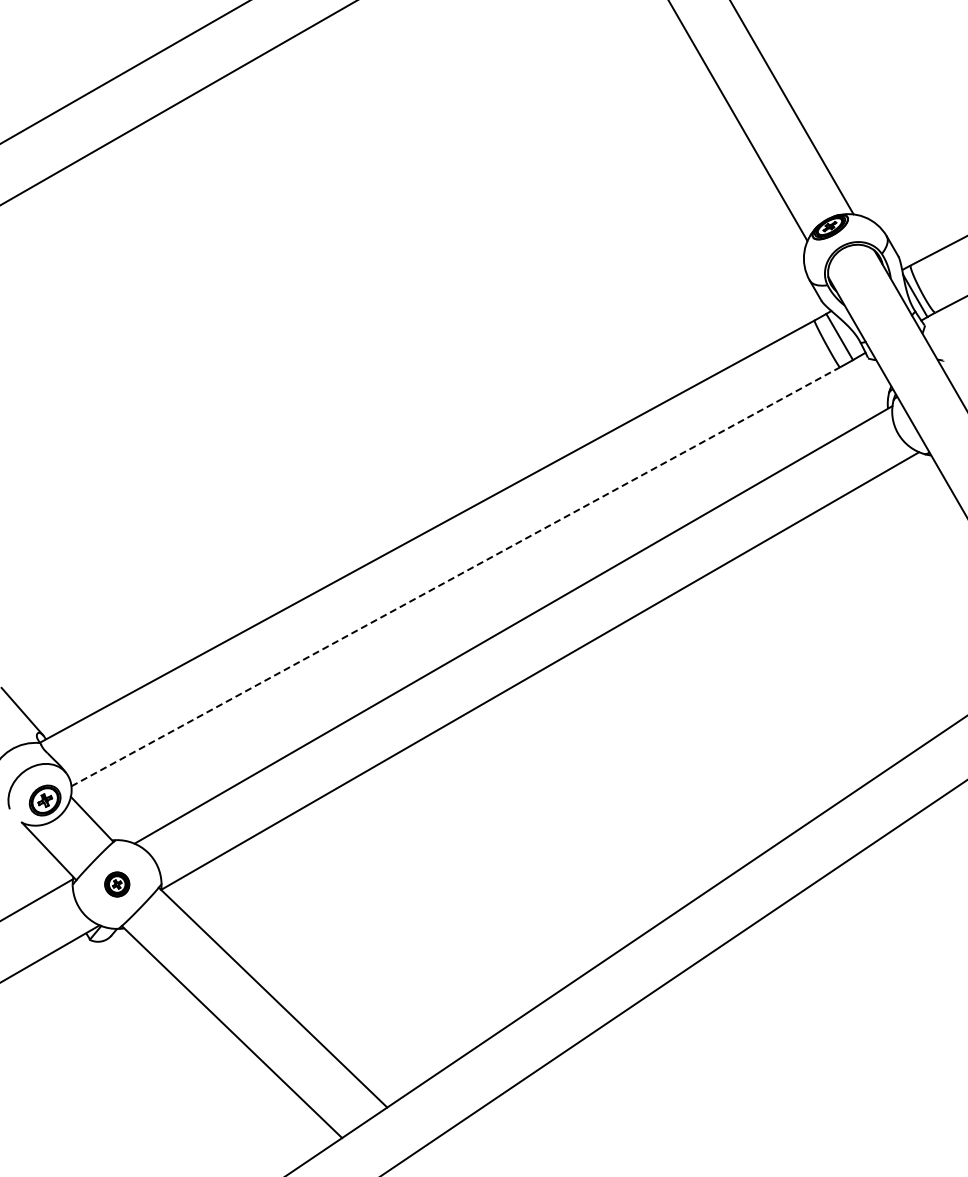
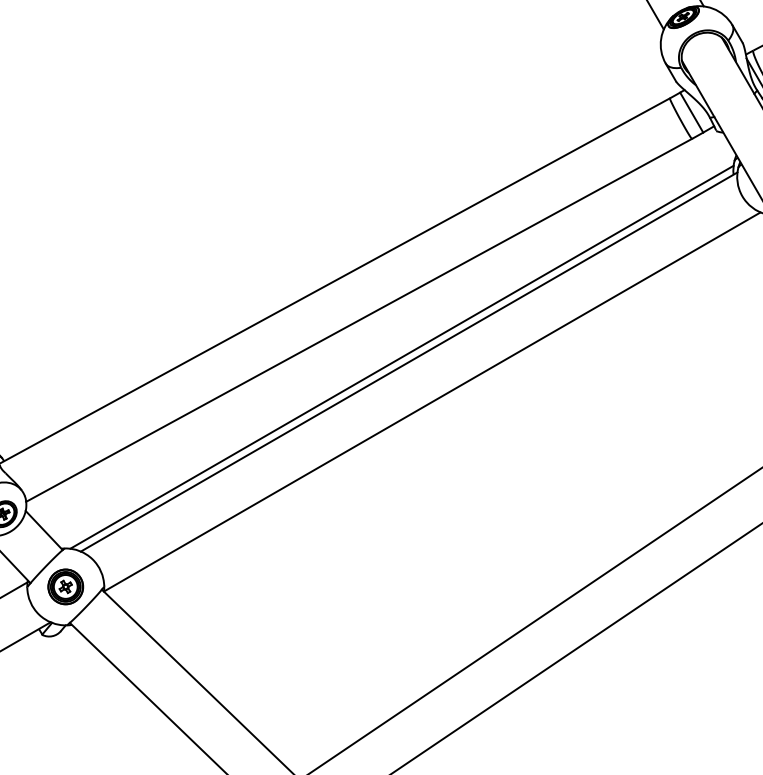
line: (455, 576) -> (358, 320), dashed -> solid
line: (505, 619) -> (402, 357), added
part: (117, 884) -> (66, 586), size x1.67

